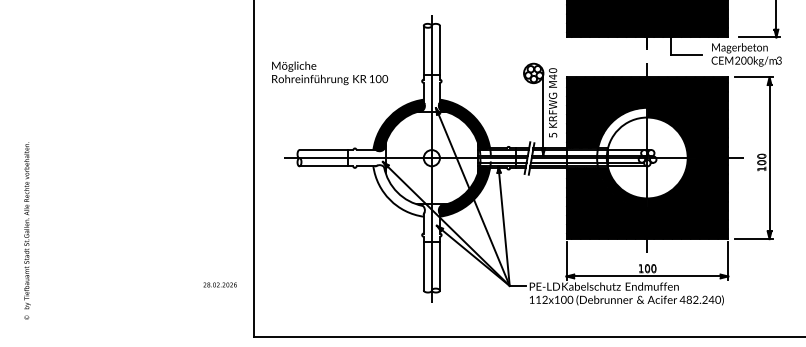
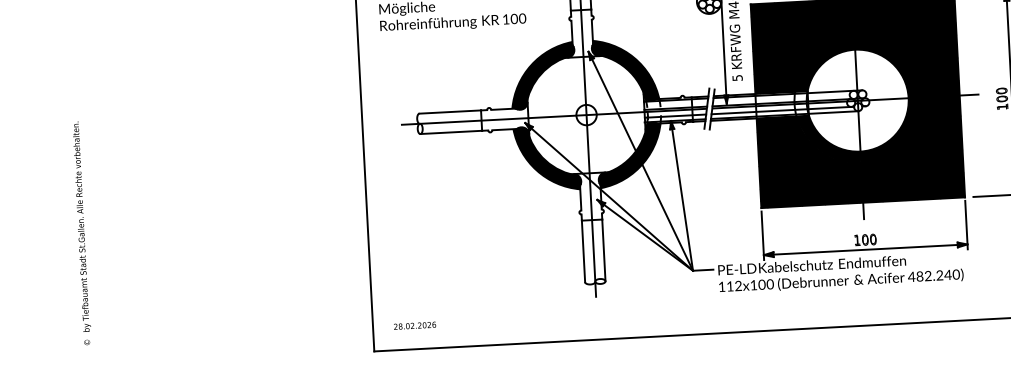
fill: (622, 127) -> (824, 63), added
fill: (398, 190) -> (546, 157), added
text: (219, 284) -> (414, 325), moved

